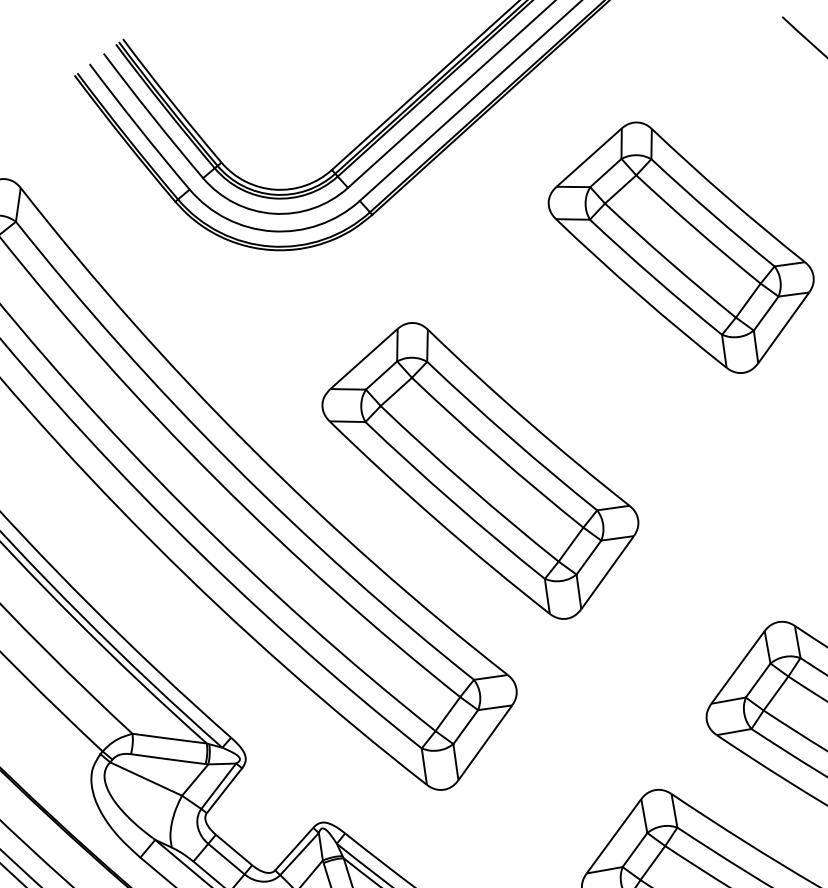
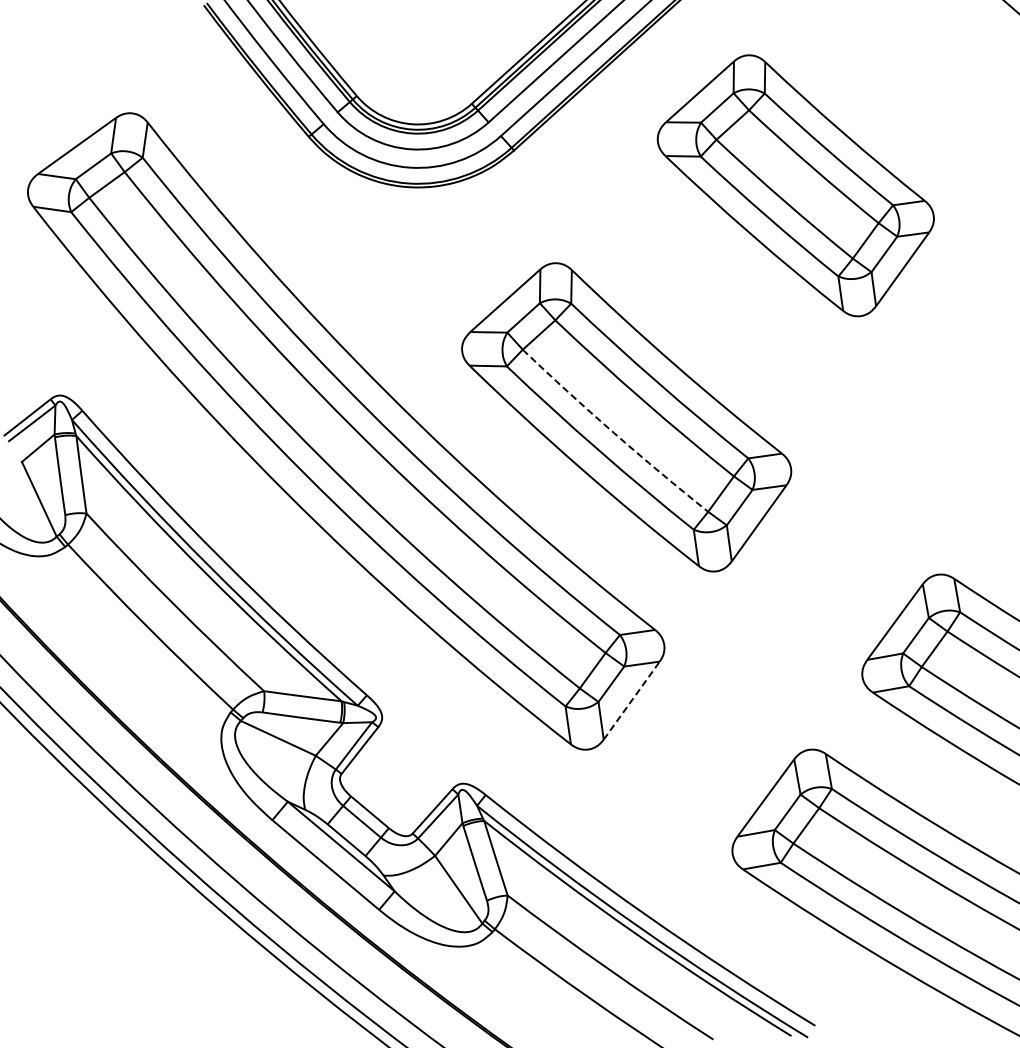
part: (680, 247) -> (795, 185), moved
arc: (467, 485) -> (613, 432), solid -> dashed
line: (486, 742) -> (632, 700), solid -> dashed

